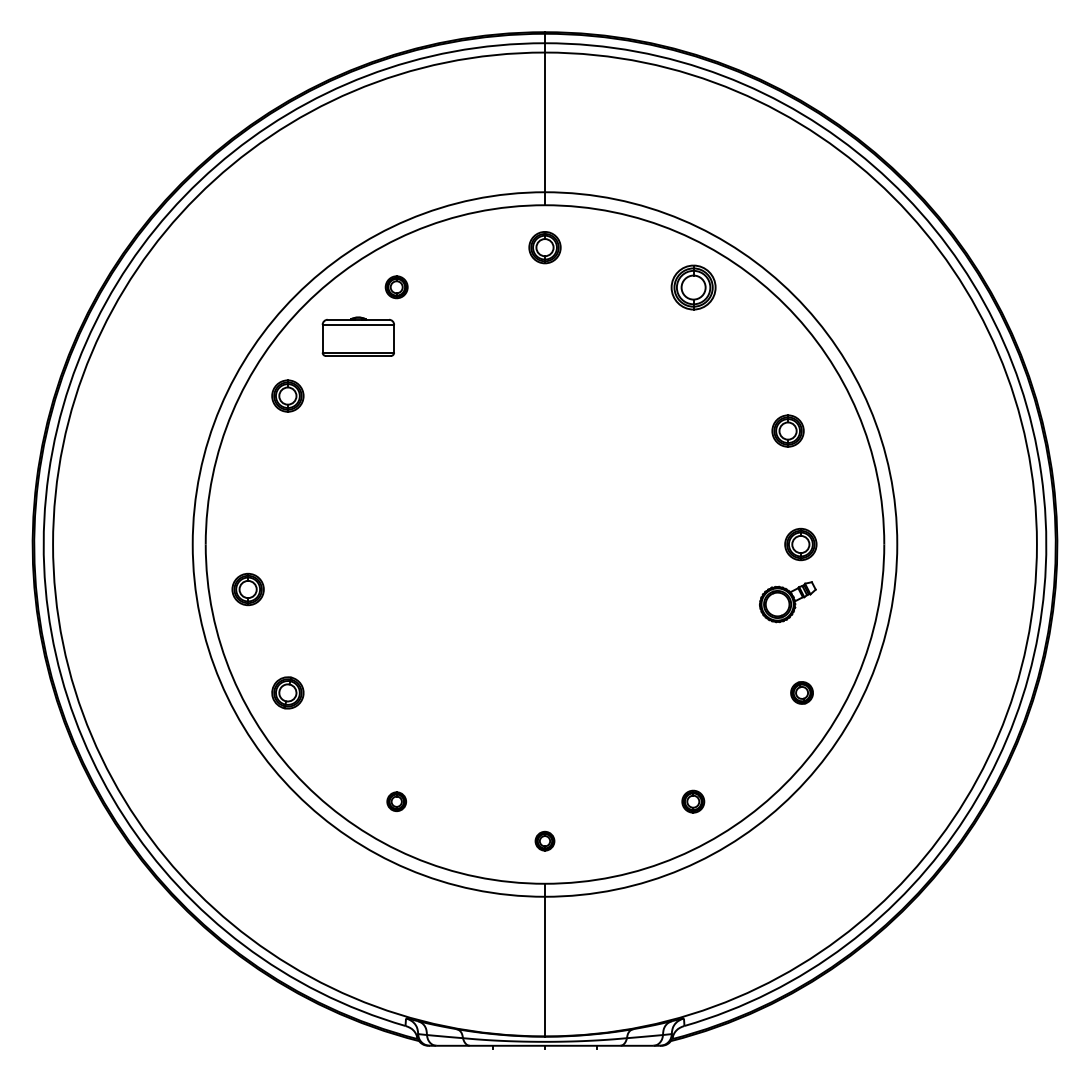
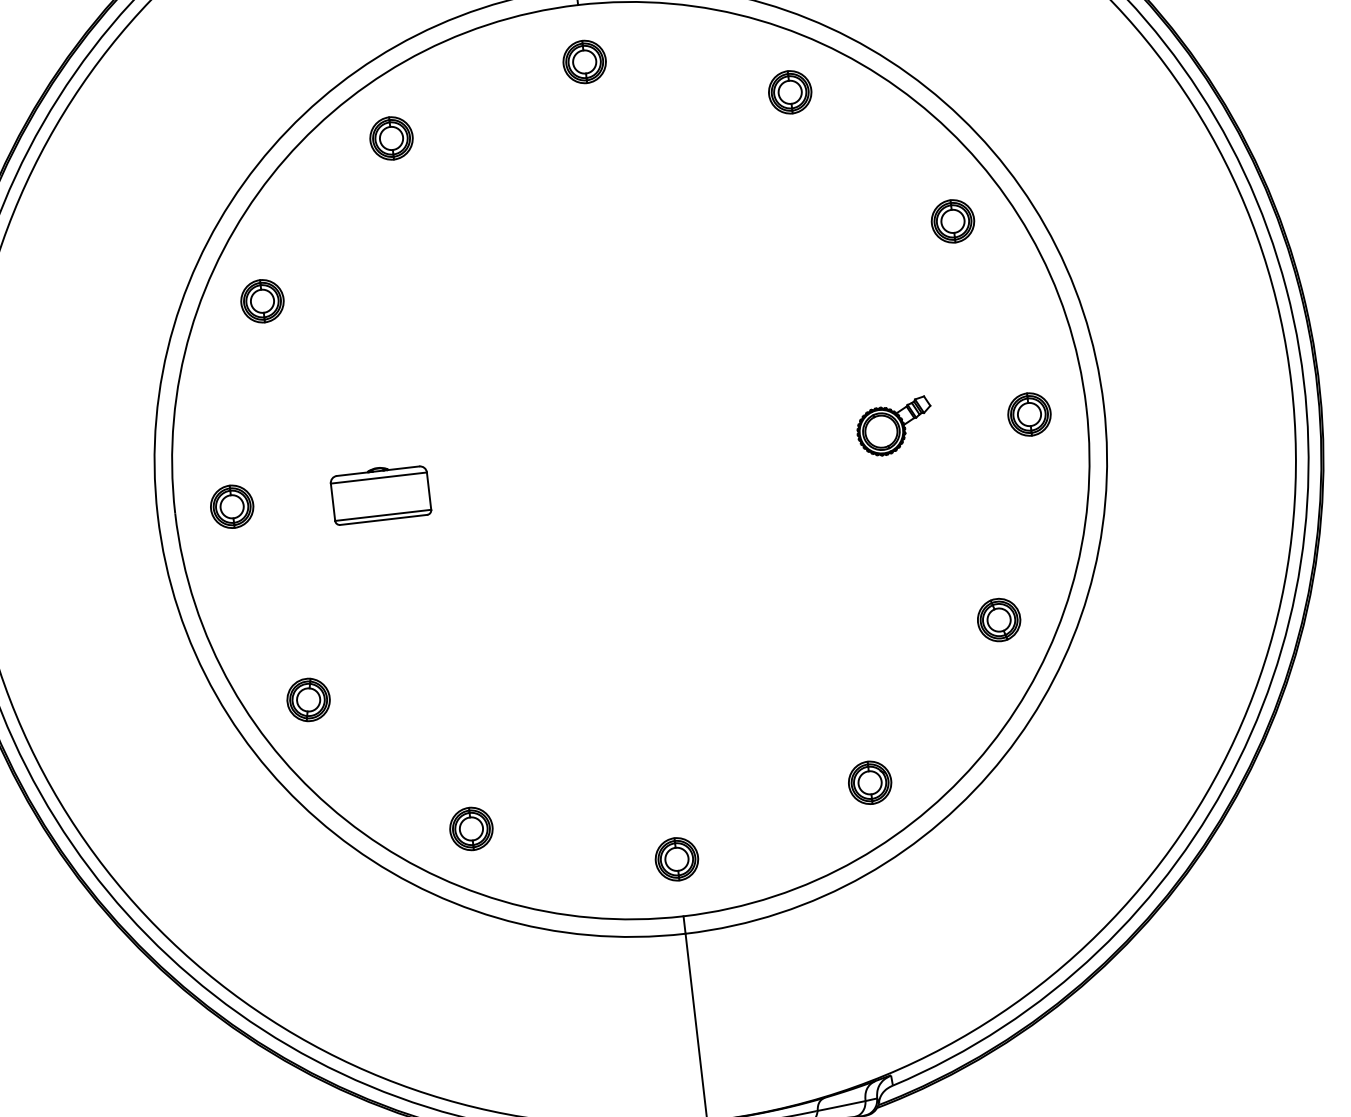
part: (396, 286) -> (391, 137), size x1.43
part: (692, 286) -> (788, 91), size x0.71
part: (357, 336) -> (379, 493), moved
part: (787, 430) -> (952, 220), moved
part: (800, 544) -> (1029, 414), moved
part: (247, 589) -> (231, 506), moved
part: (787, 602) -> (894, 427), moved
part: (801, 692) -> (998, 619), size x1.43
part: (396, 801) -> (471, 828), size x1.67
part: (692, 801) -> (868, 782), size x1.43
part: (544, 840) -> (676, 858), size x1.67

